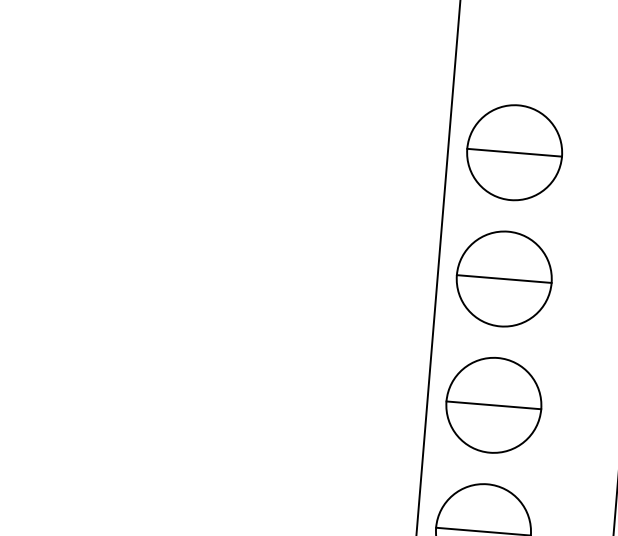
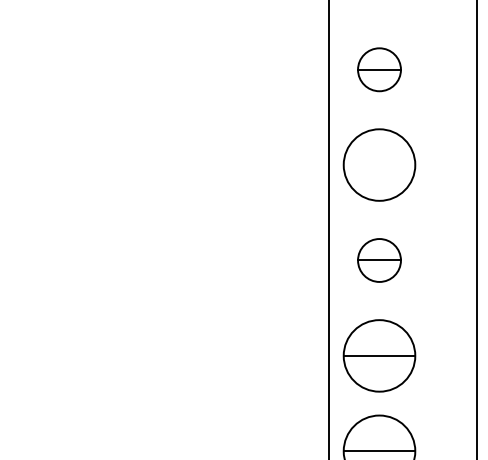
part: (514, 152) -> (379, 69), size x0.6
line: (504, 279) -> (379, 165), removed
part: (493, 405) -> (379, 260), size x0.6

